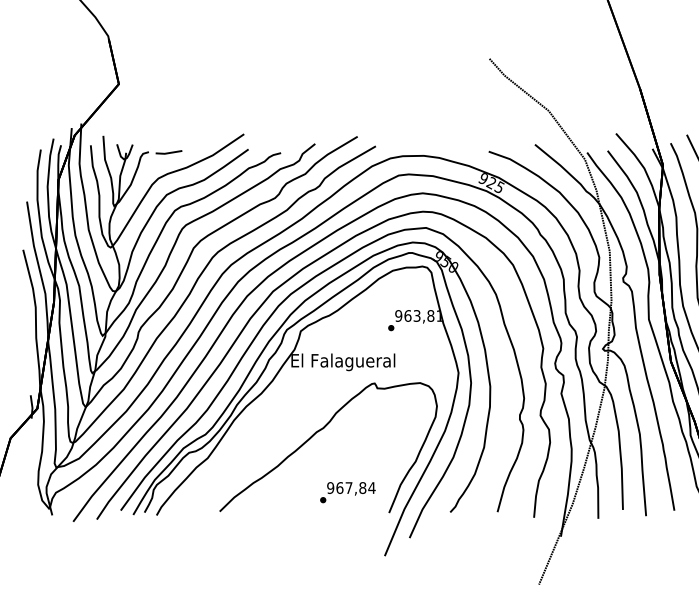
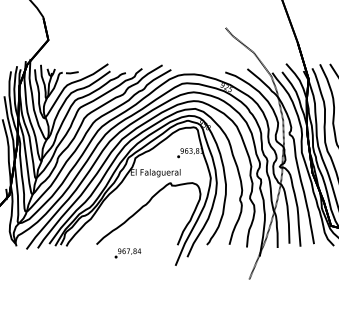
text: (347, 492) -> (127, 253), moved

